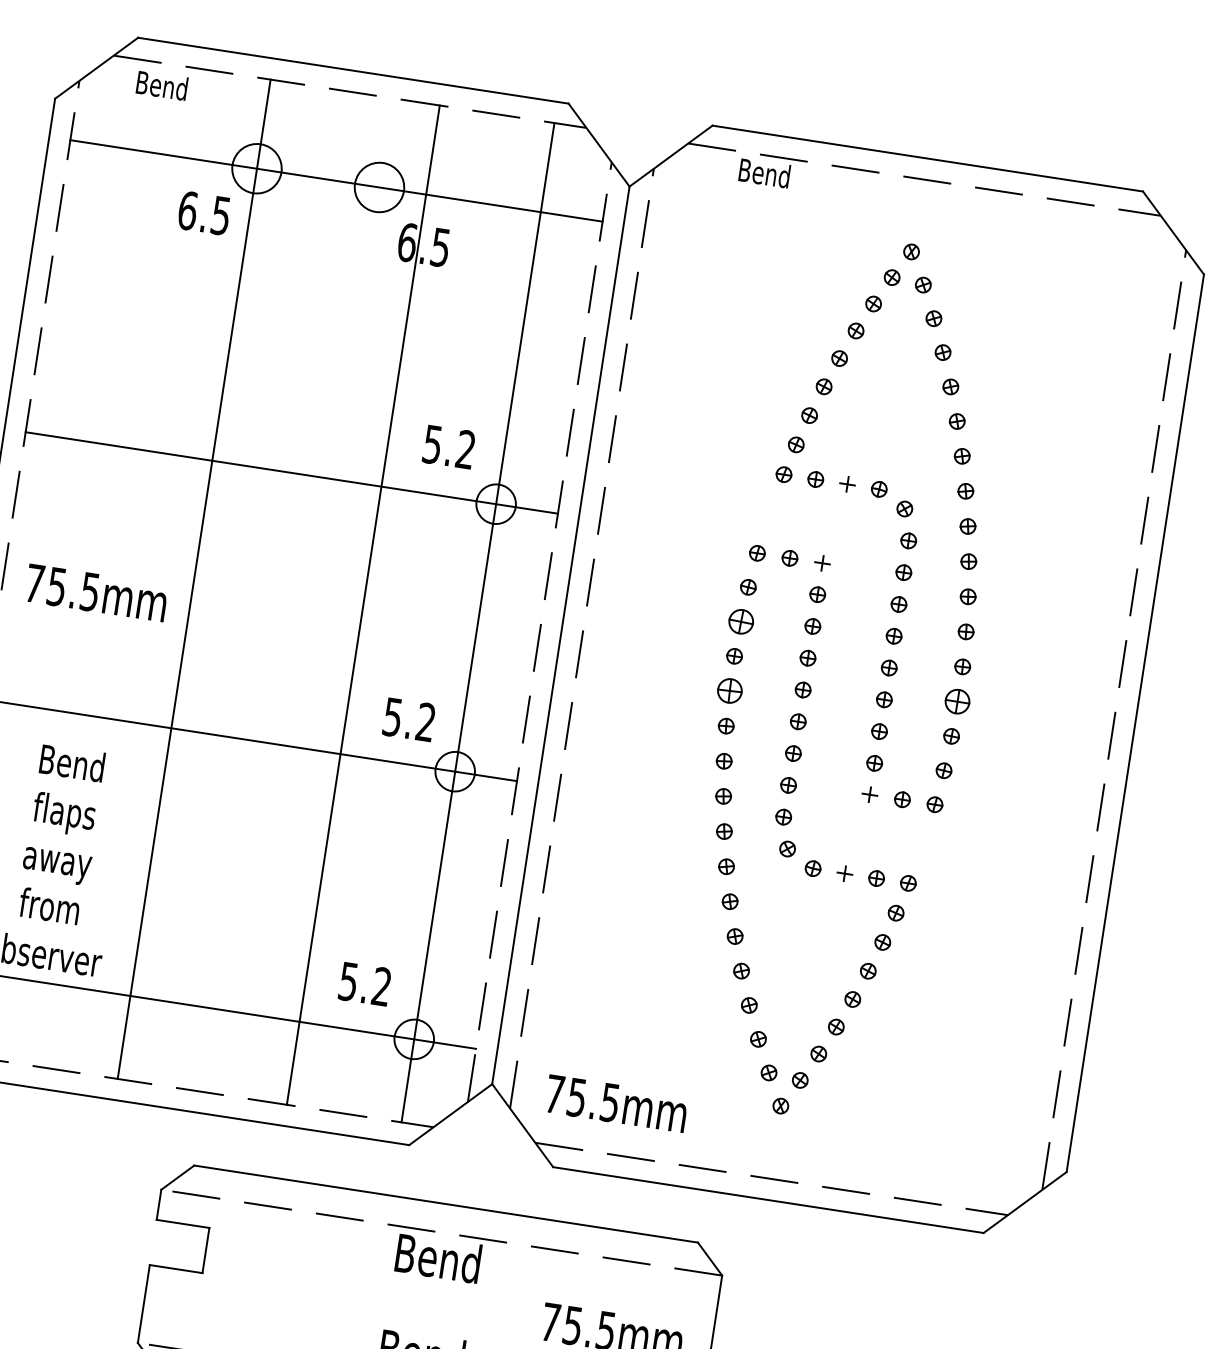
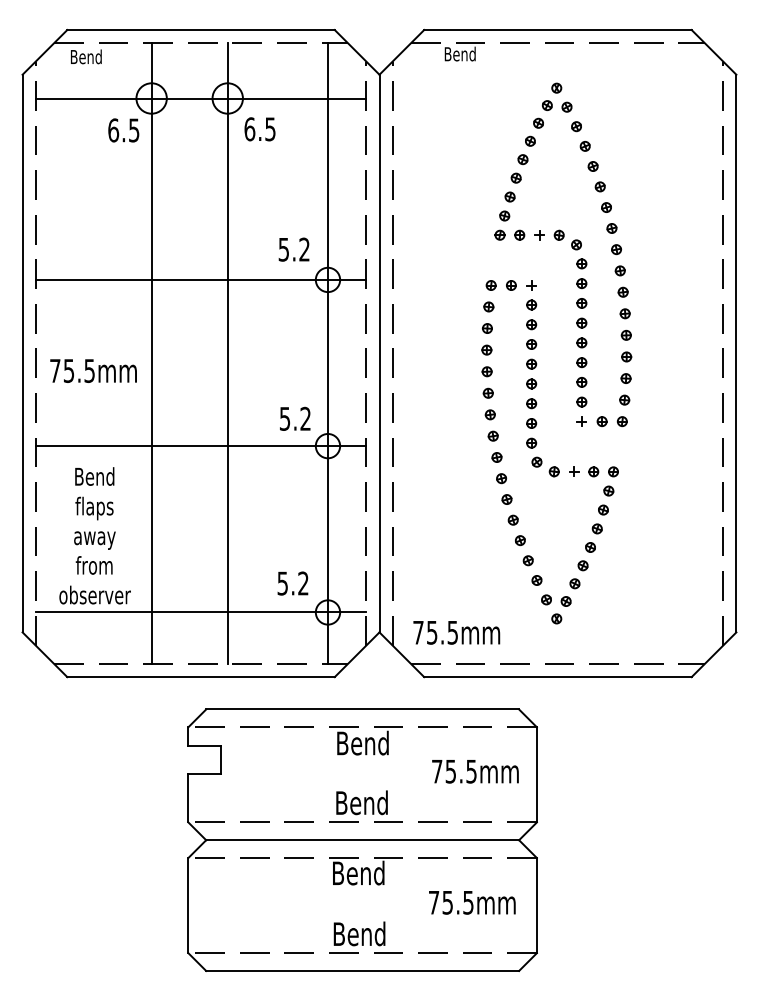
line: (362, 604) -> (227, 353), moved
part: (739, 621) -> (486, 328), size x0.62
part: (728, 690) -> (486, 371), size x0.62
part: (957, 700) -> (626, 356), size x0.62

